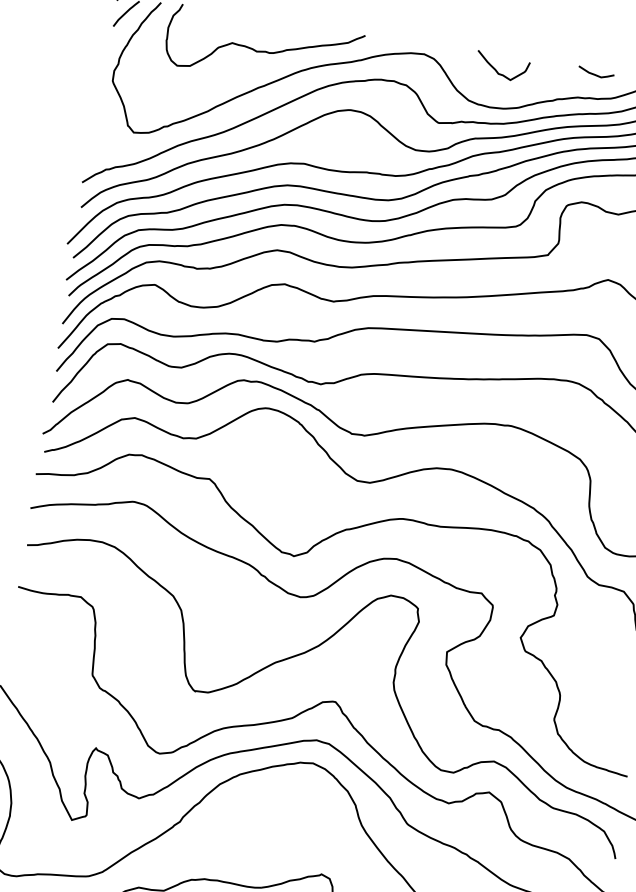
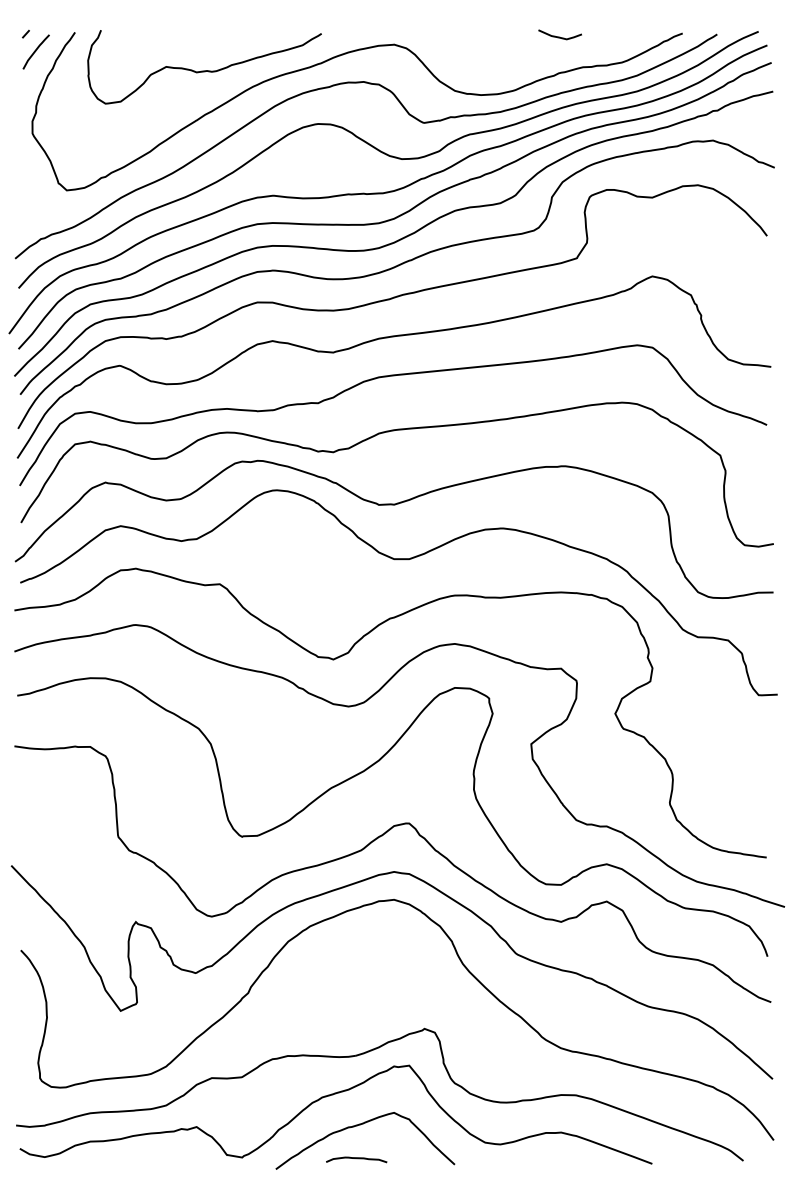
curve: (496, 70) -> (482, 50), removed
curve: (595, 74) -> (559, 36), moved

